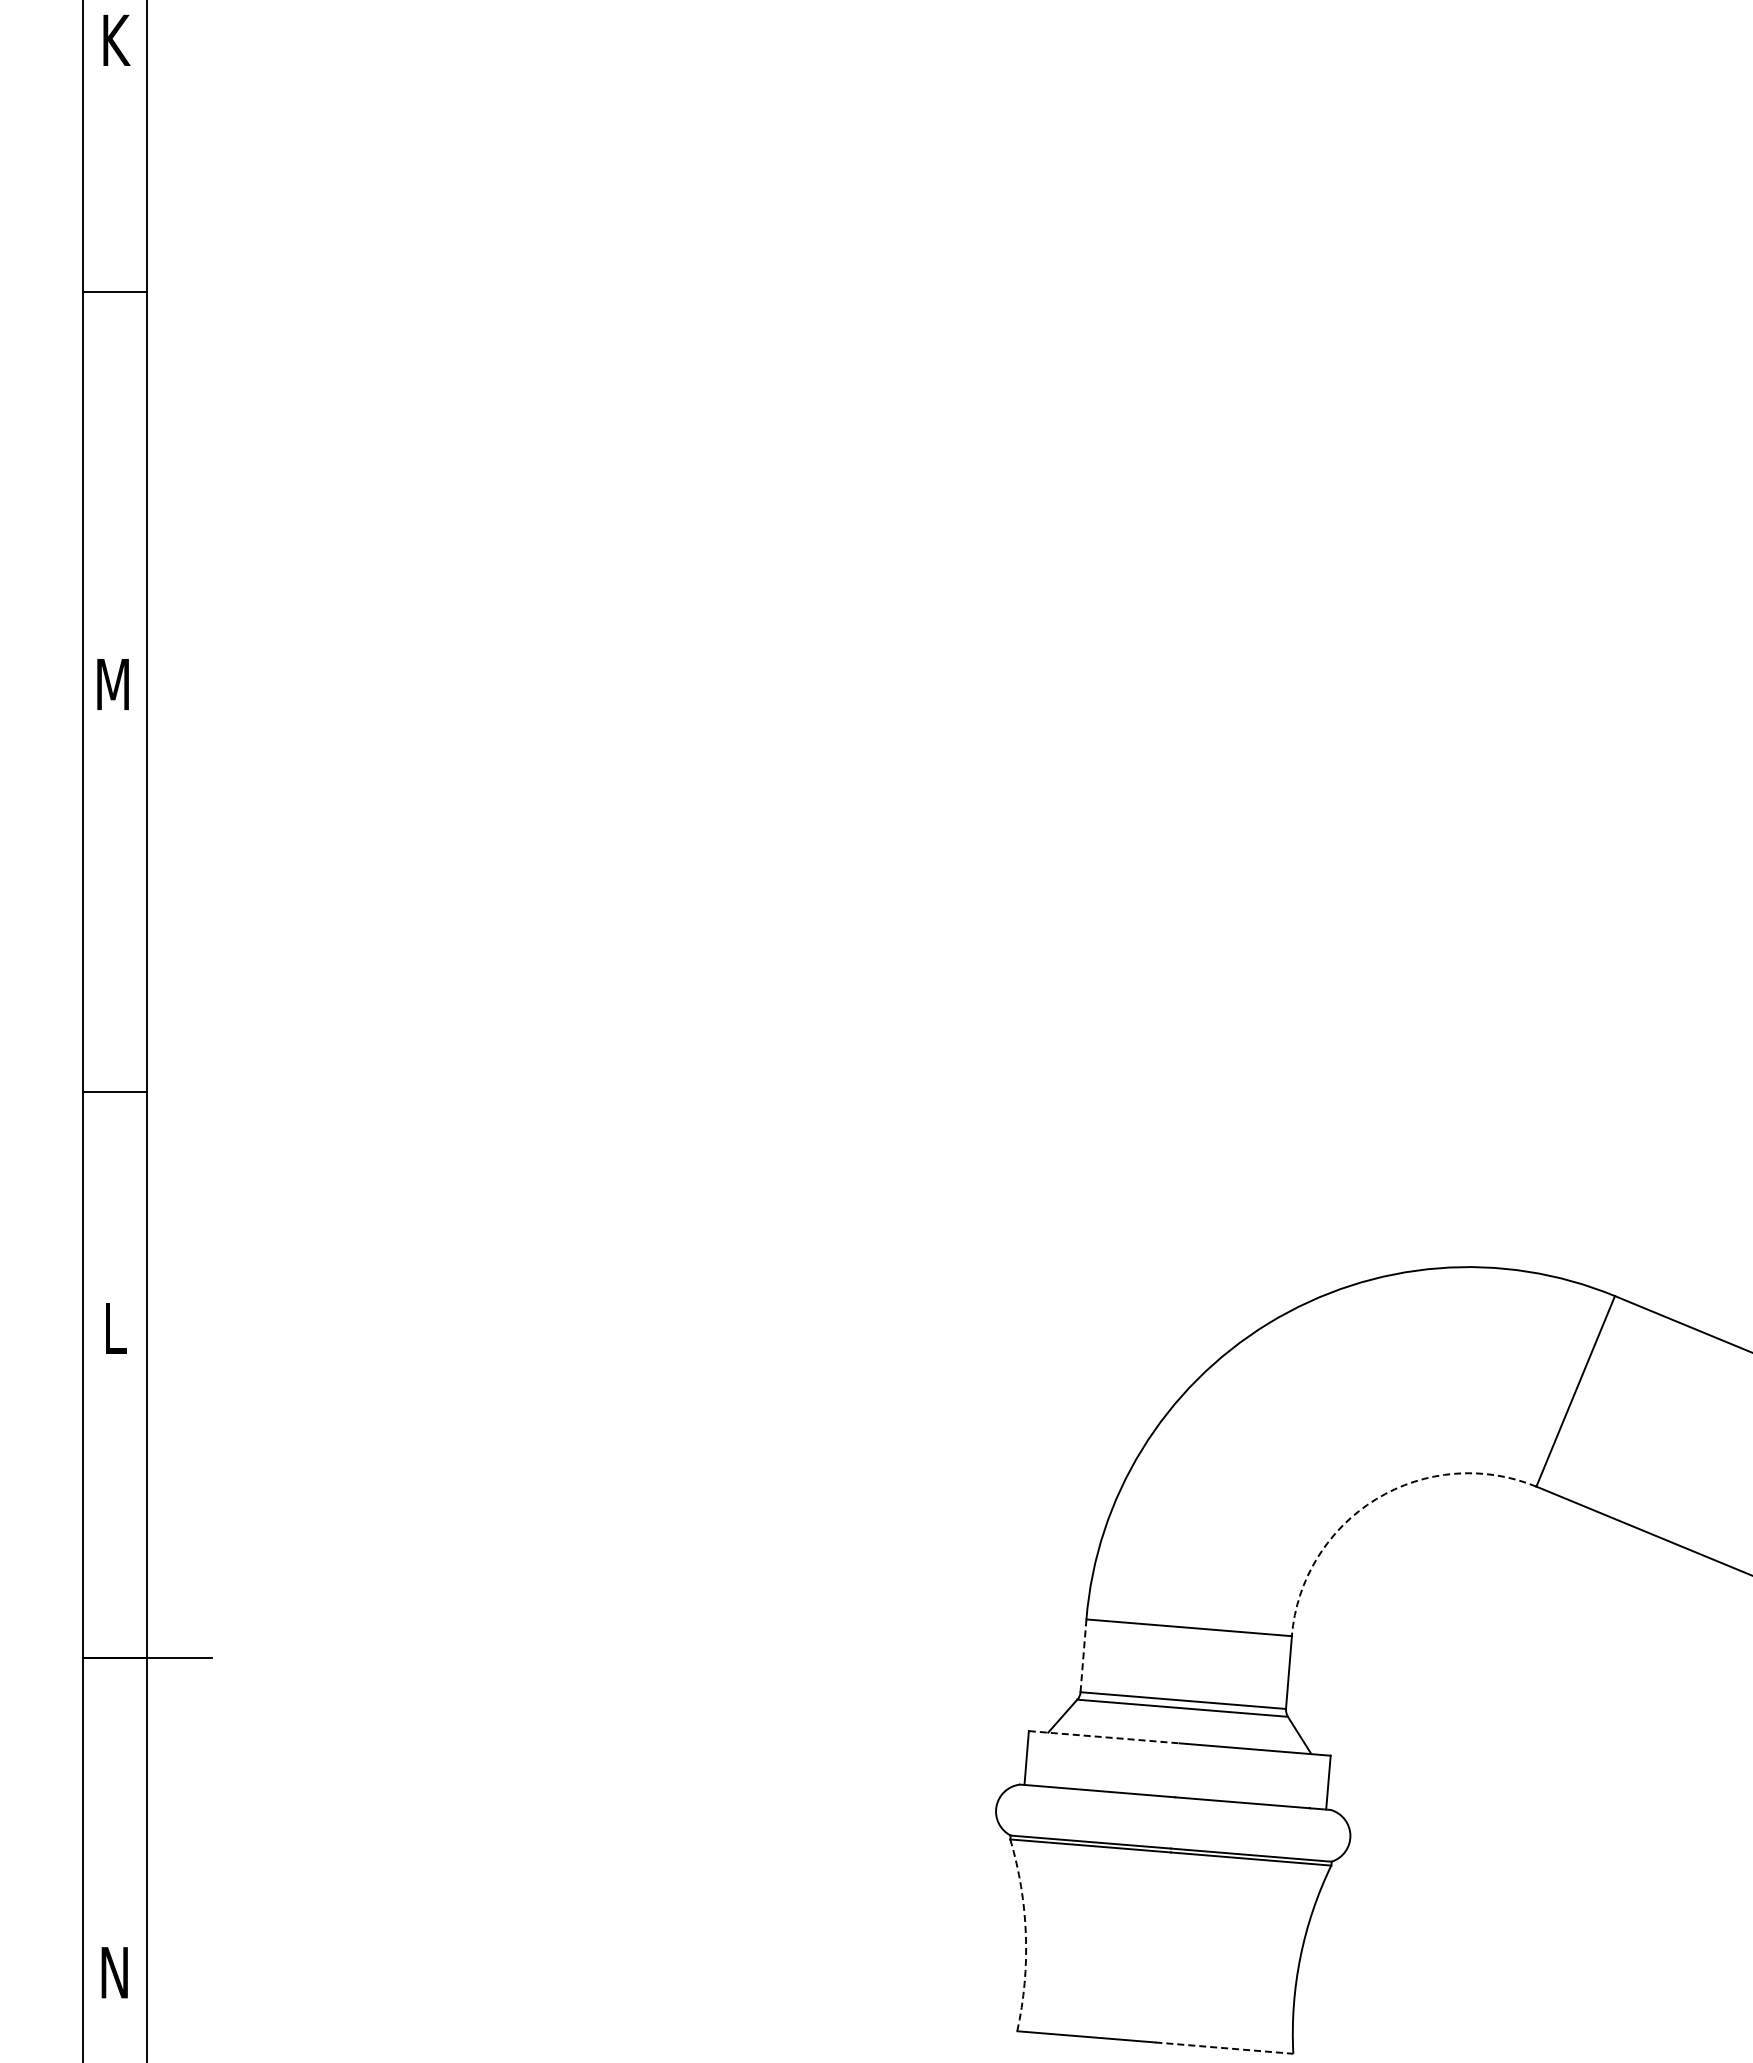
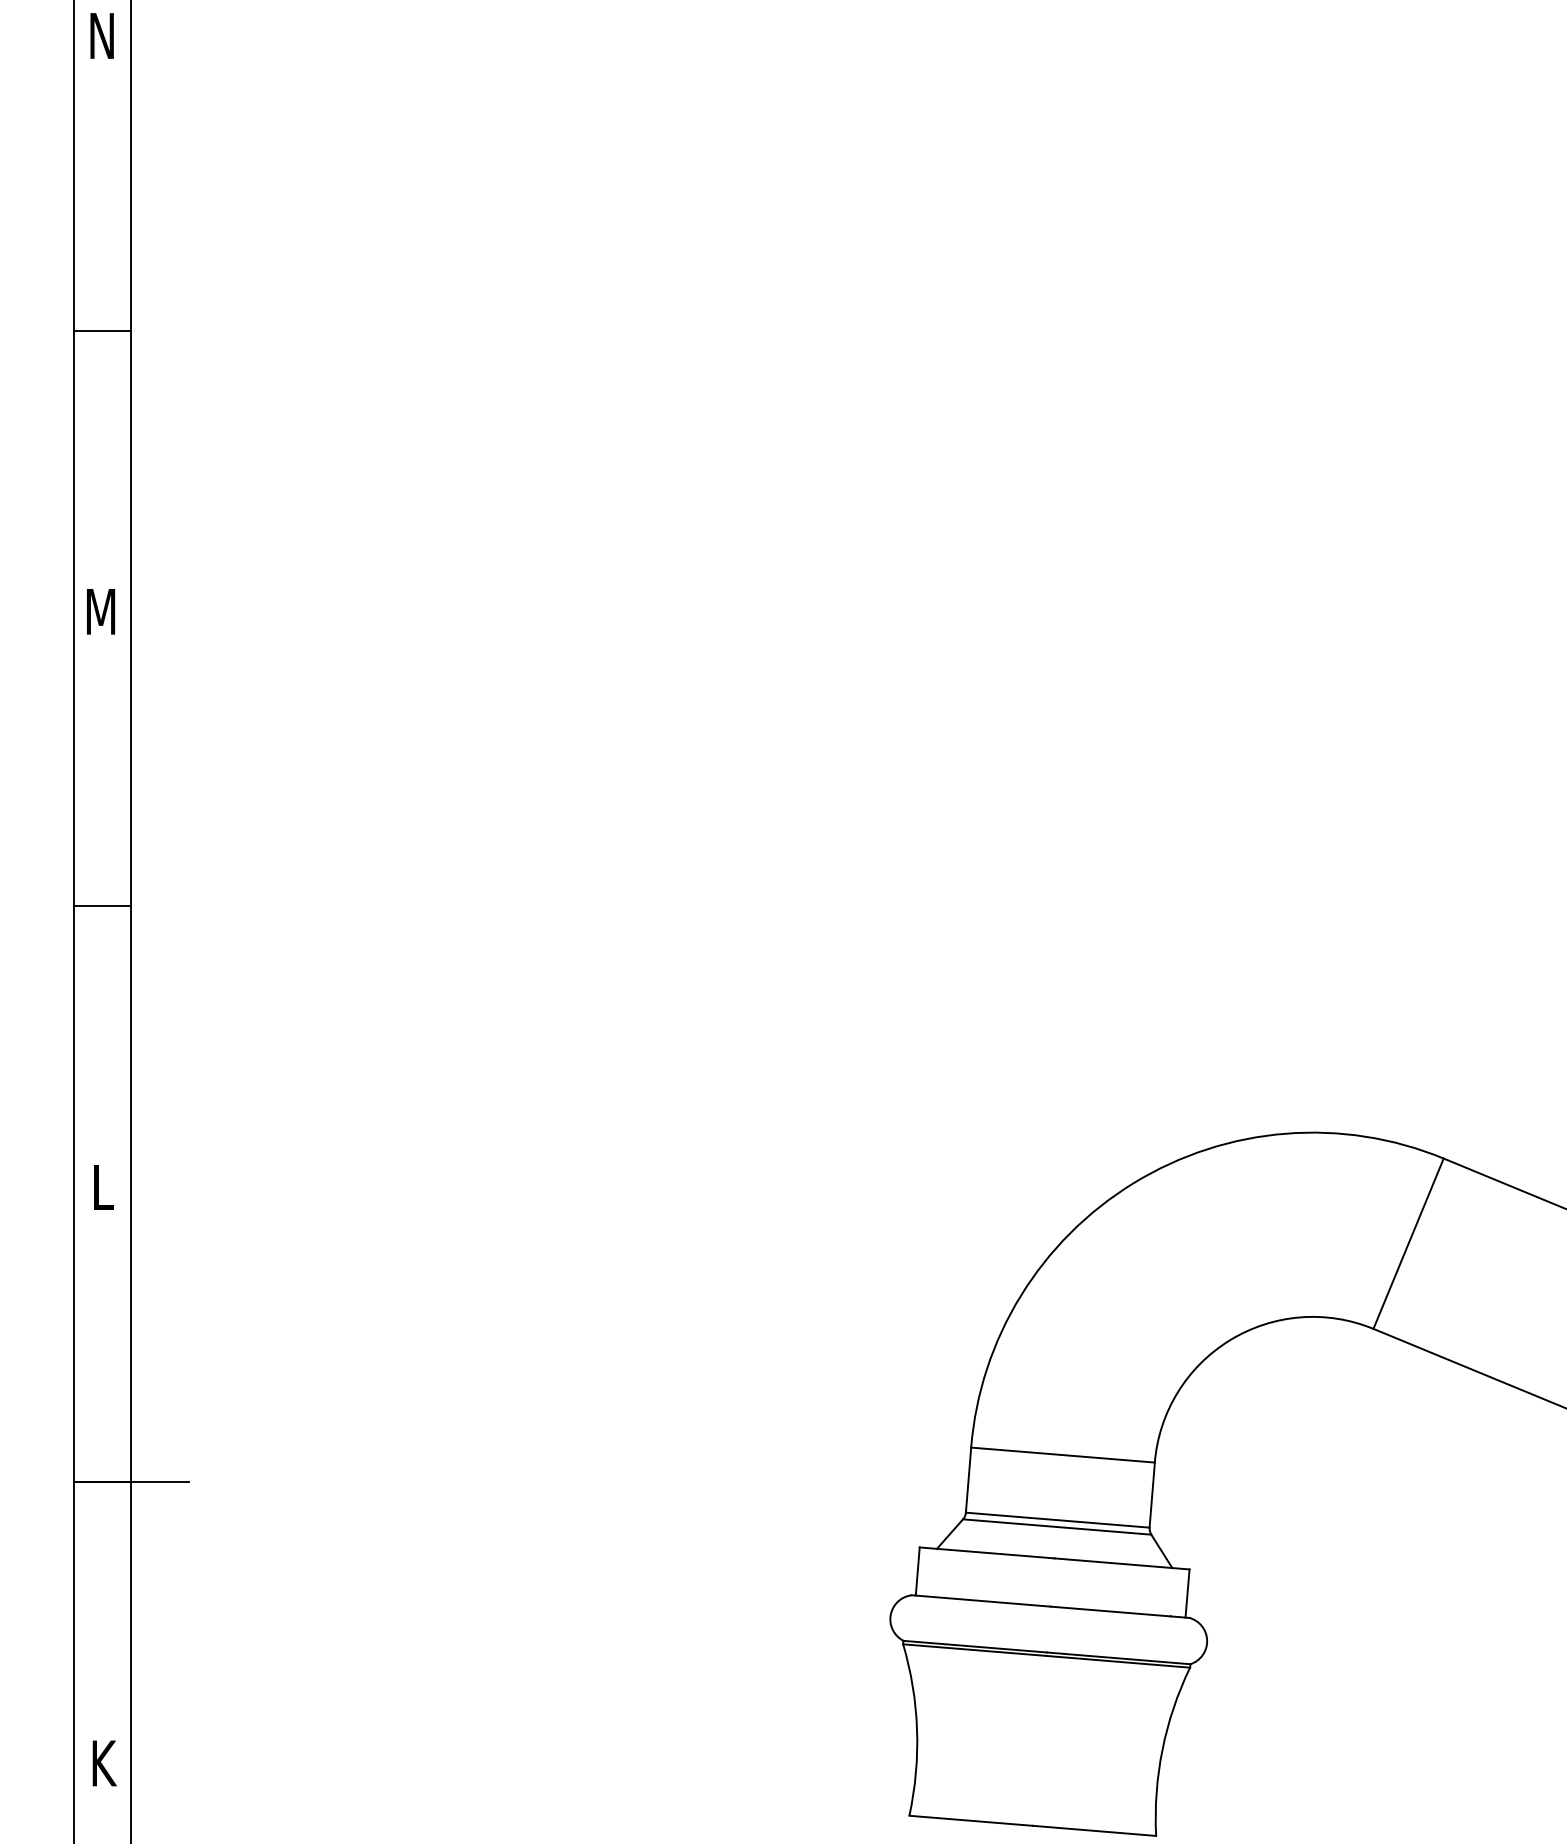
text: (115, 39) -> (103, 35), K -> N
line: (114, 291) -> (102, 330), moved
line: (114, 1091) -> (102, 905), moved
arc: (1376, 1499) -> (1230, 1340), dashed -> solid
line: (1083, 1655) -> (968, 1479), dashed -> solid
line: (1104, 1737) -> (987, 1553), dashed -> solid
arc: (1025, 1934) -> (916, 1729), dashed -> solid
text: (115, 1972) -> (103, 1763), N -> K
line: (1224, 2048) -> (1094, 1831), dashed -> solid

